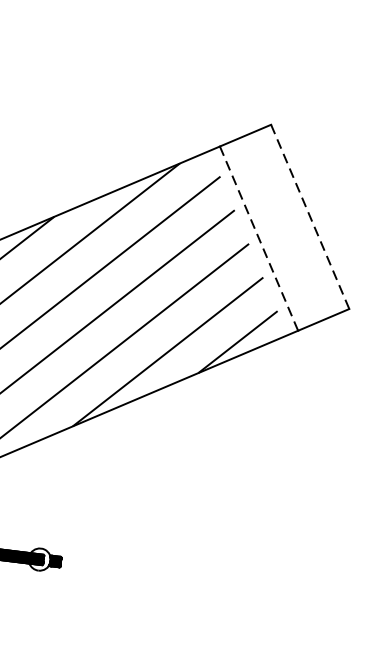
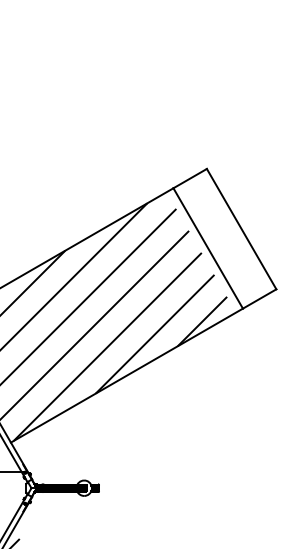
line: (310, 215) -> (241, 228), dashed -> solid
line: (259, 238) -> (208, 248), dashed -> solid

